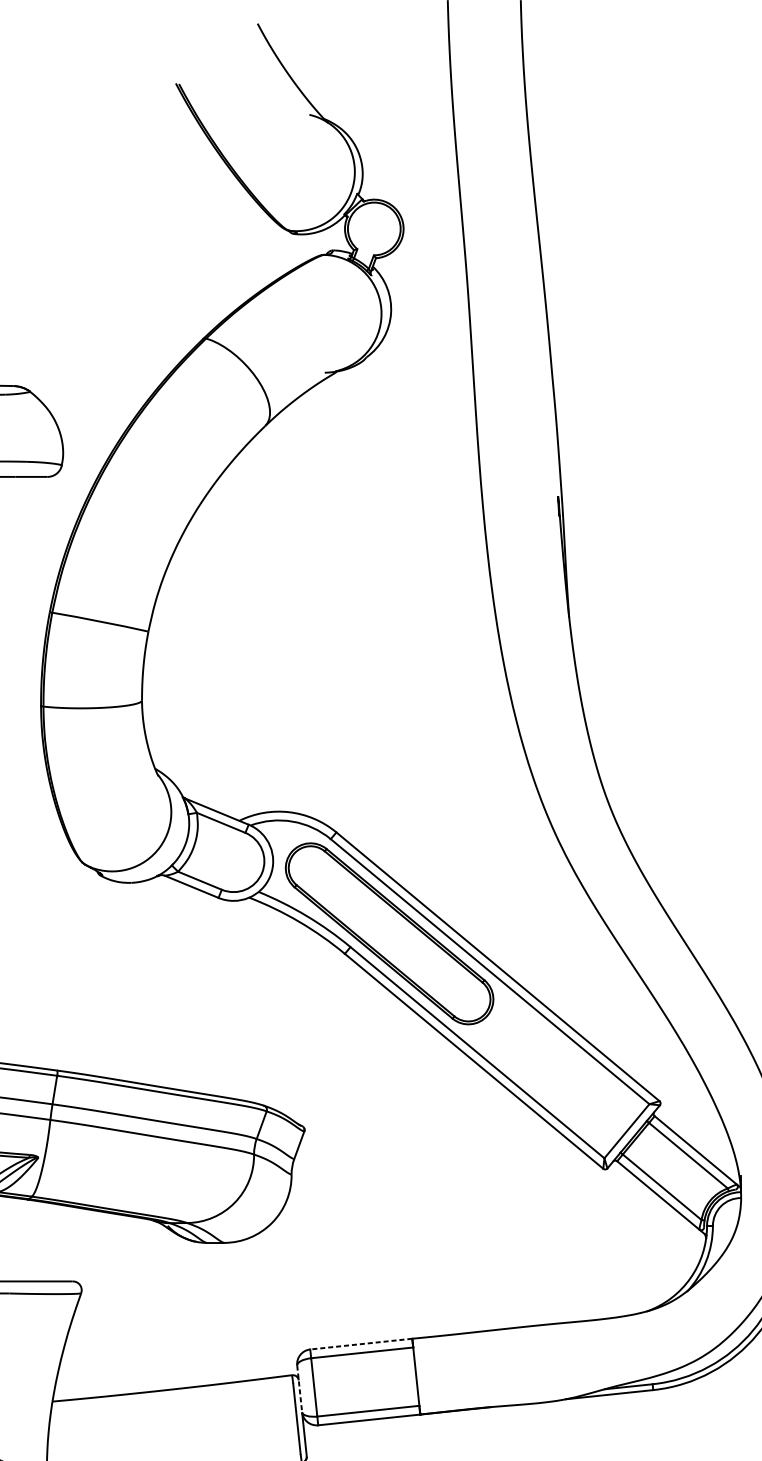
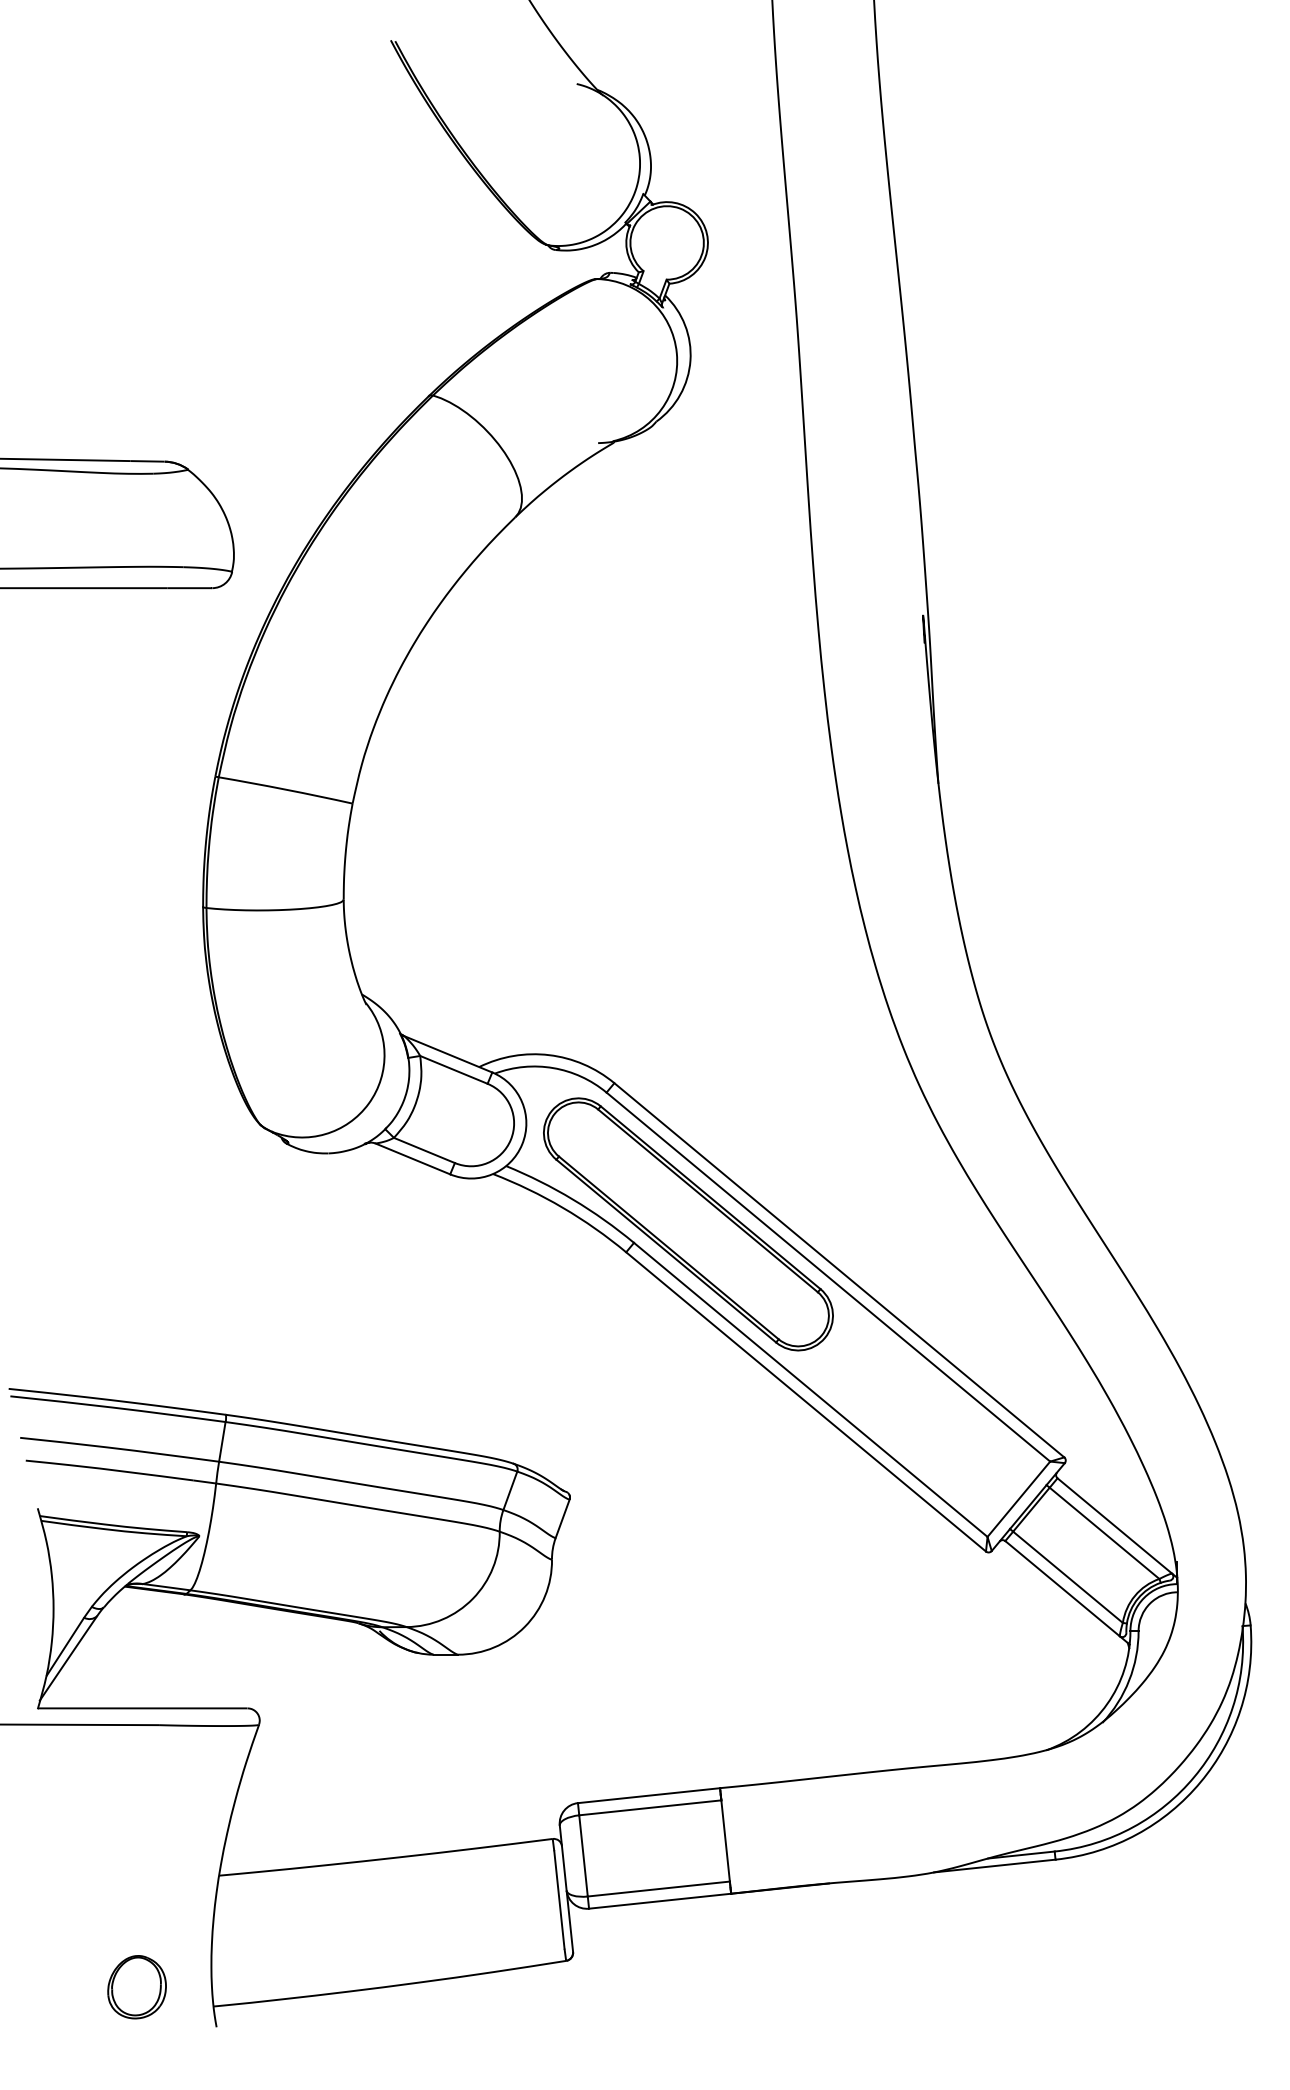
line: (360, 1344) -> (648, 1795), dashed -> solid
line: (299, 1389) -> (563, 1858), dashed -> solid

